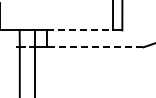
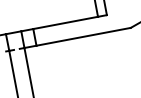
line: (80, 30) -> (65, 23), dashed -> solid
line: (95, 47) -> (83, 36), dashed -> solid

